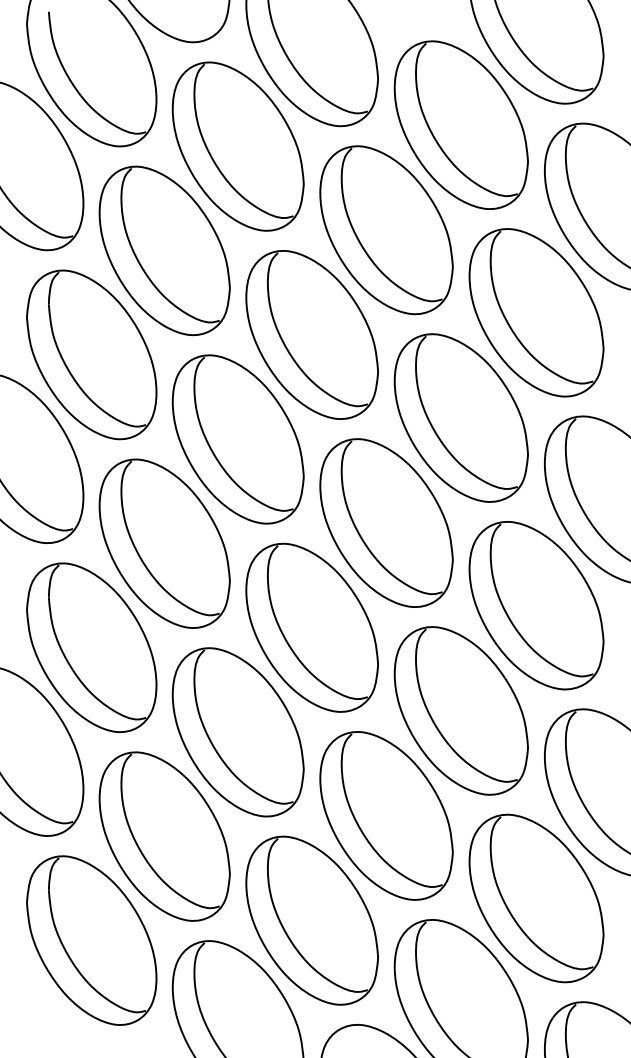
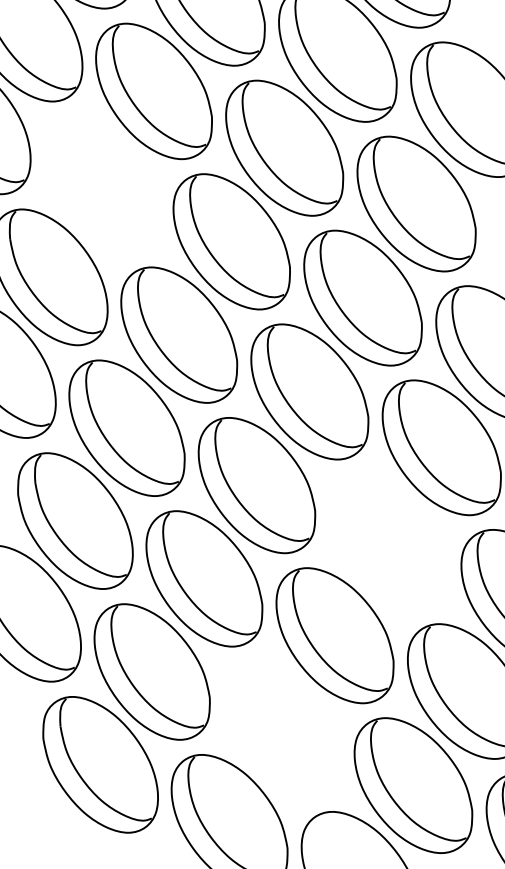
part: (164, 250) -> (101, 184), removed
part: (460, 710) -> (387, 541), removed
part: (311, 920) -> (281, 729), removed

